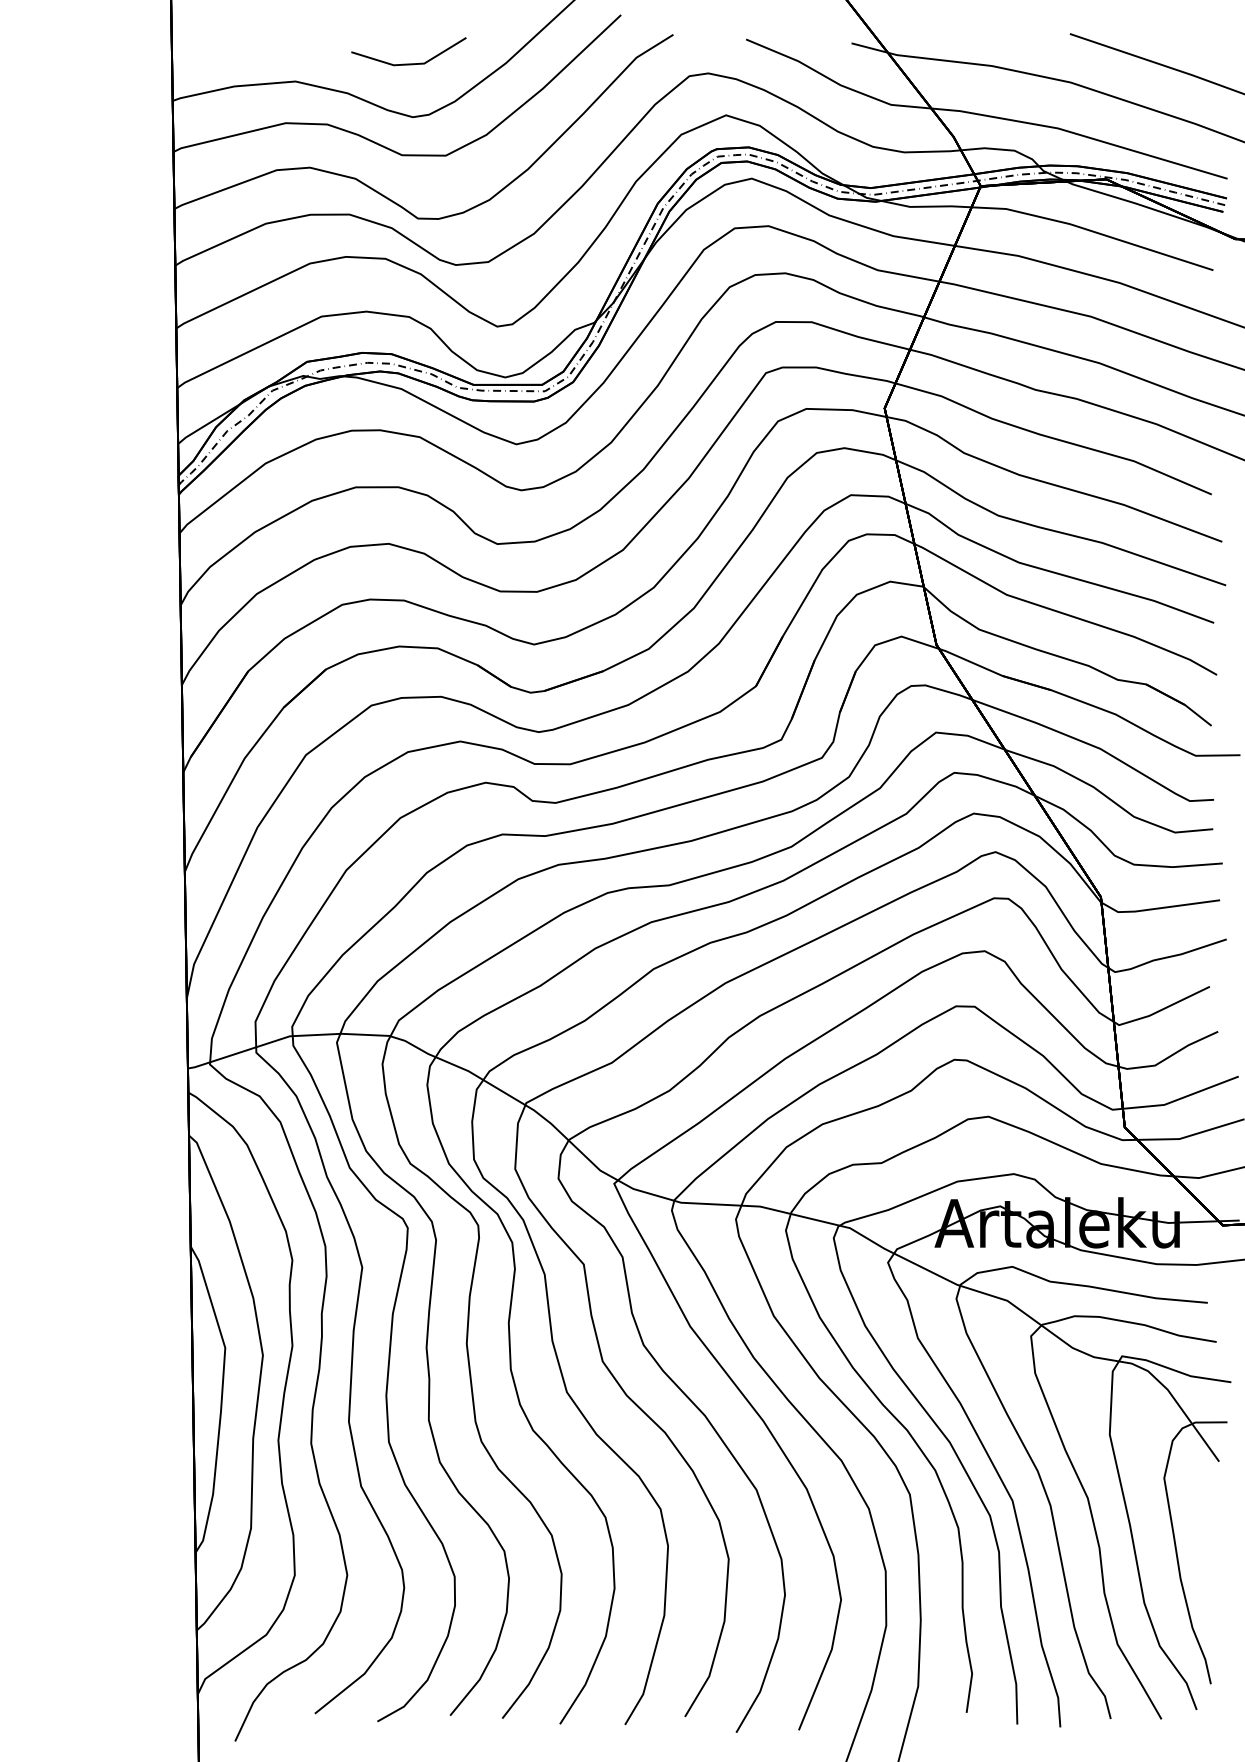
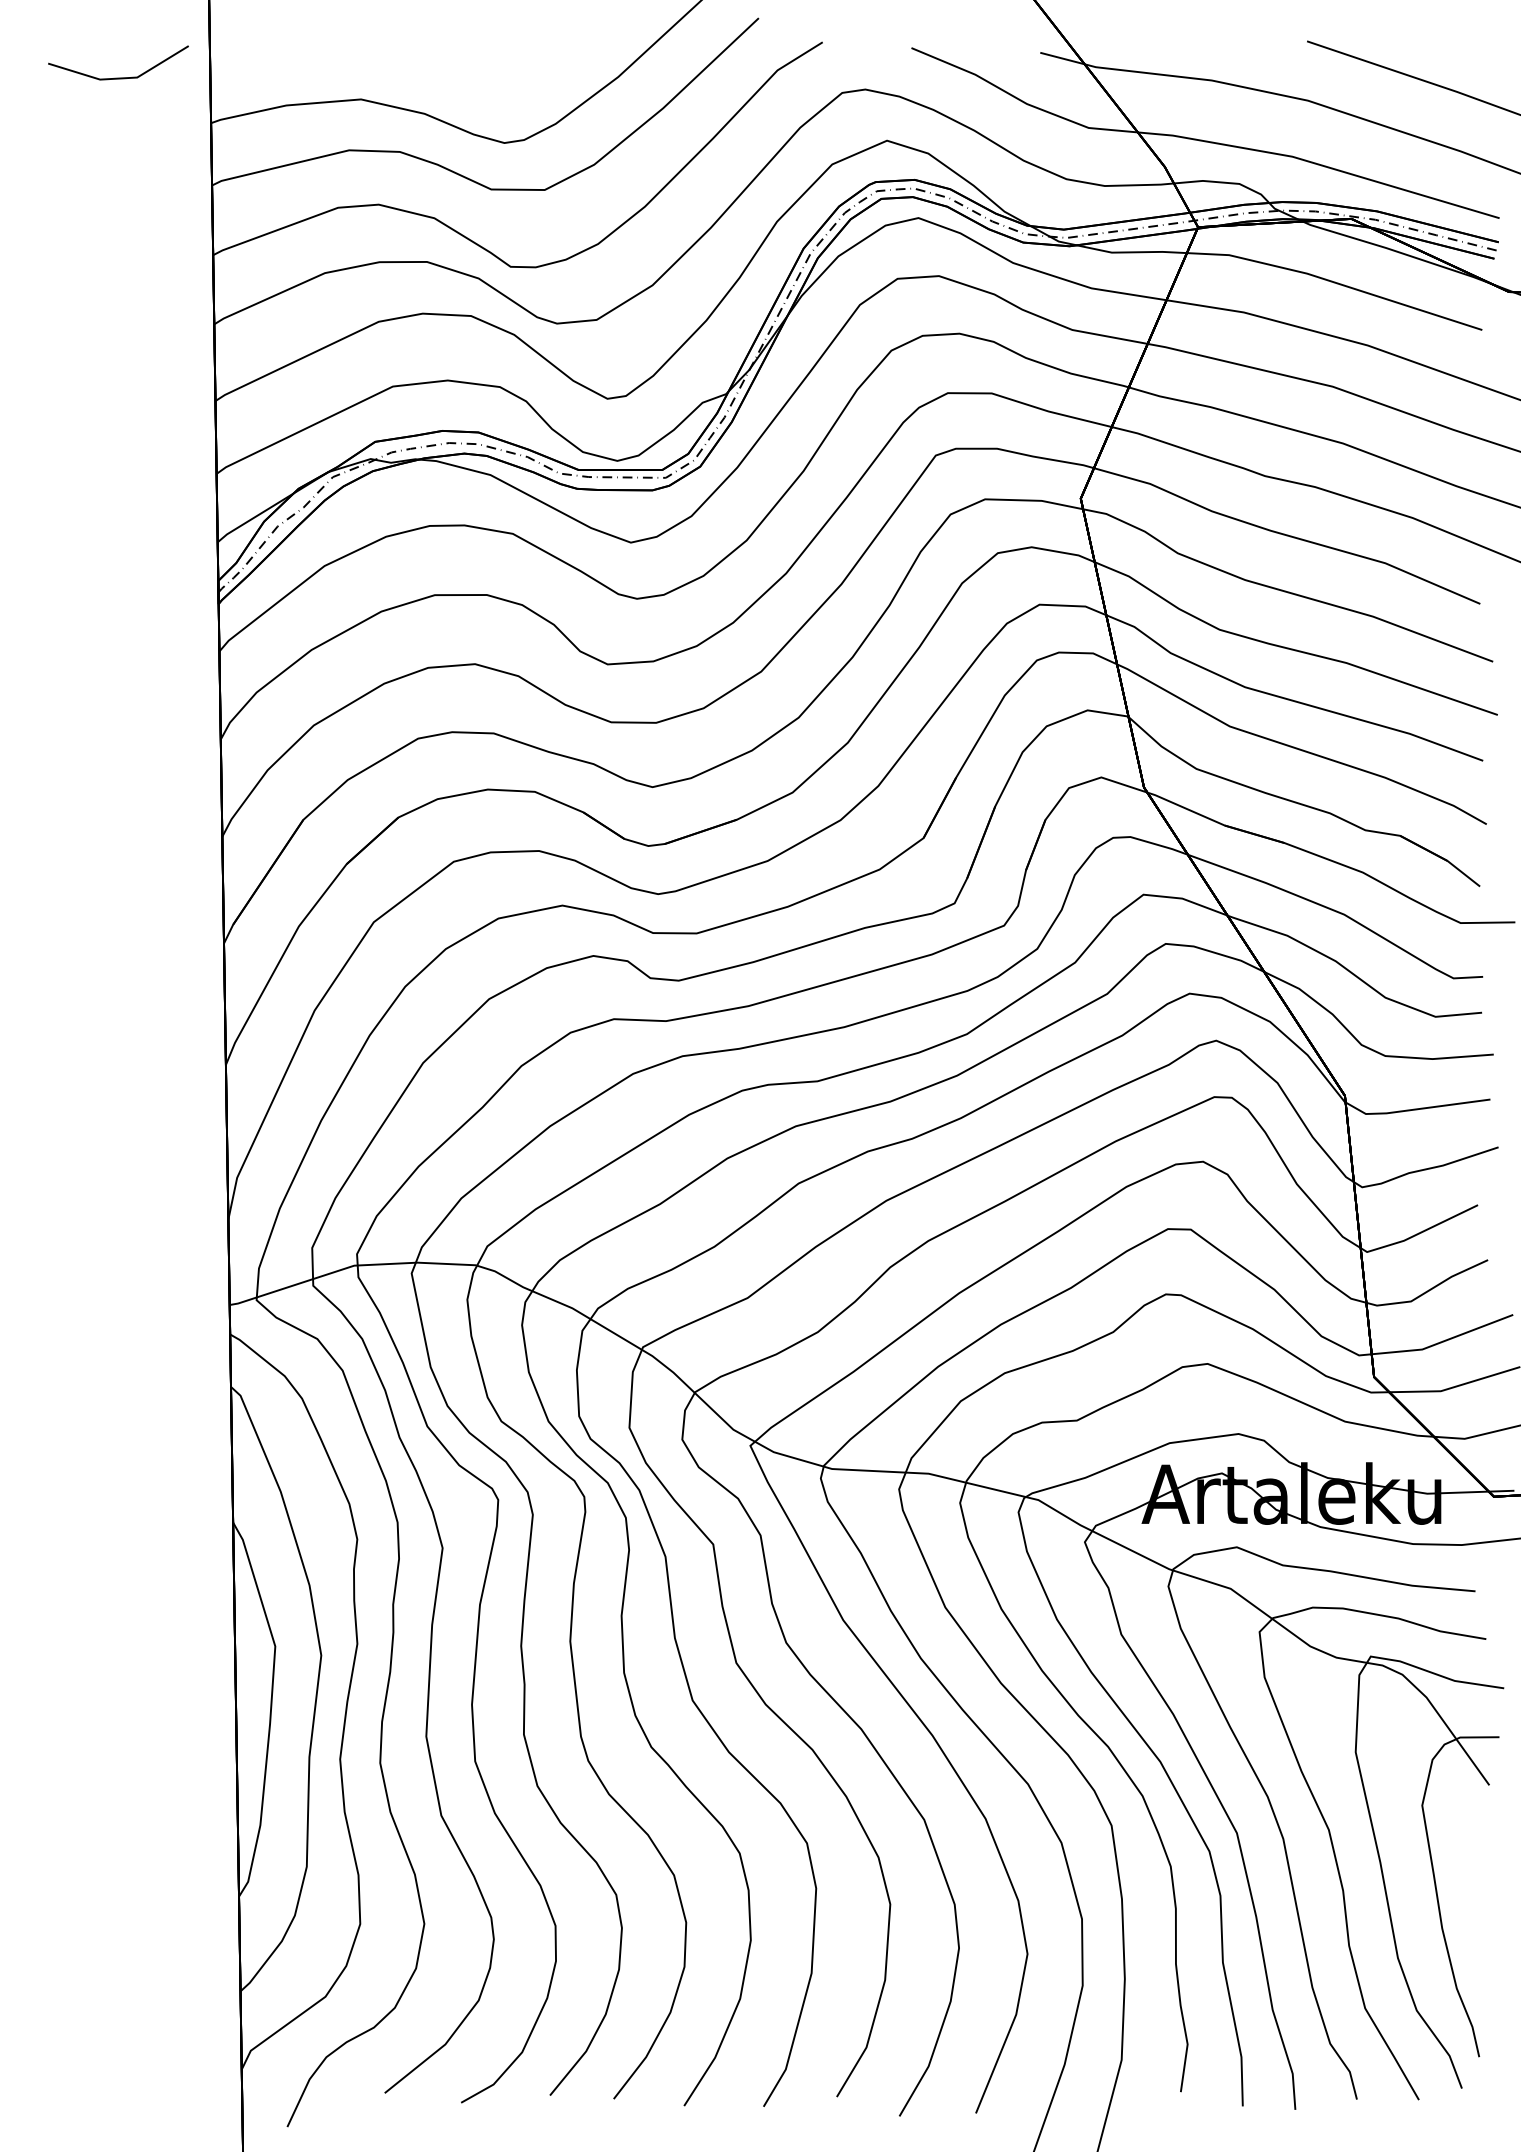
line: (408, 63) -> (117, 77), moved

